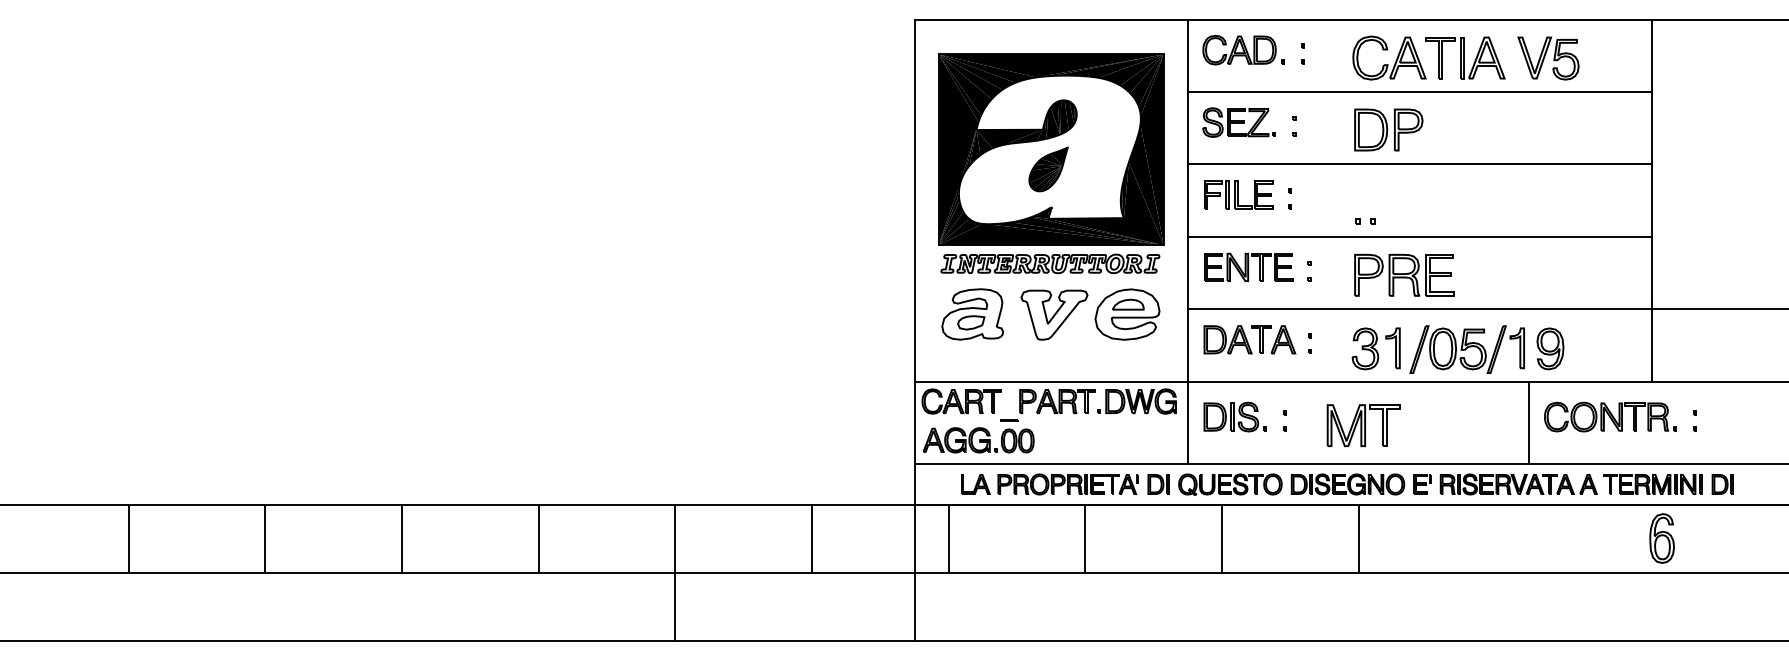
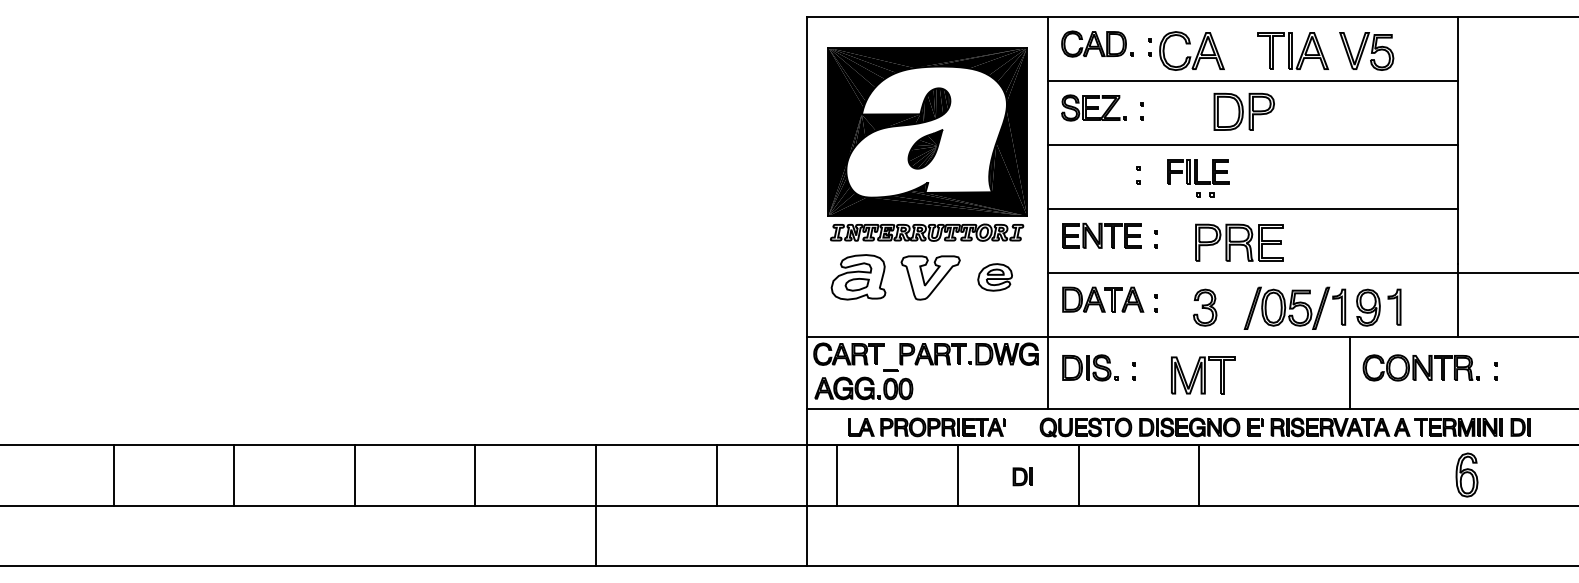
part: (1395, 60) -> (1197, 53), moved
part: (1388, 129) -> (1244, 111), moved
part: (1238, 194) -> (1198, 171), moved
part: (1127, 314) -> (995, 277), size x0.6
part: (1392, 348) -> (1394, 307), moved
part: (1158, 484) -> (1022, 476), moved

